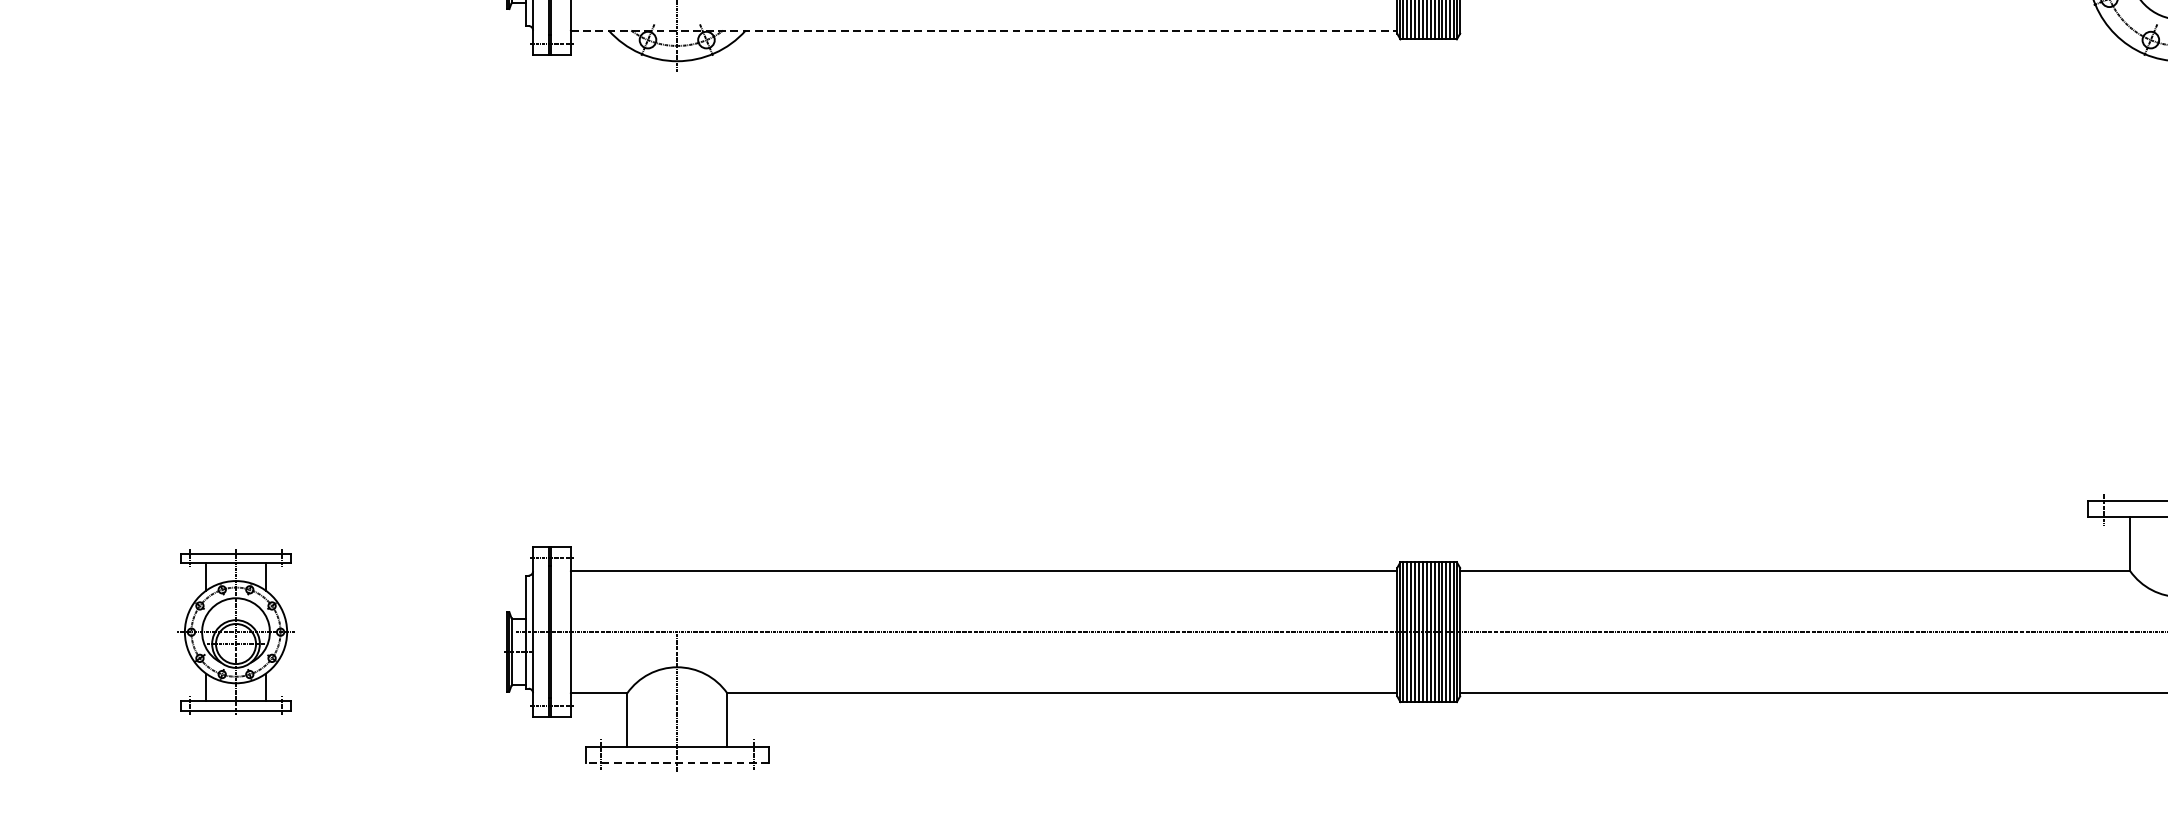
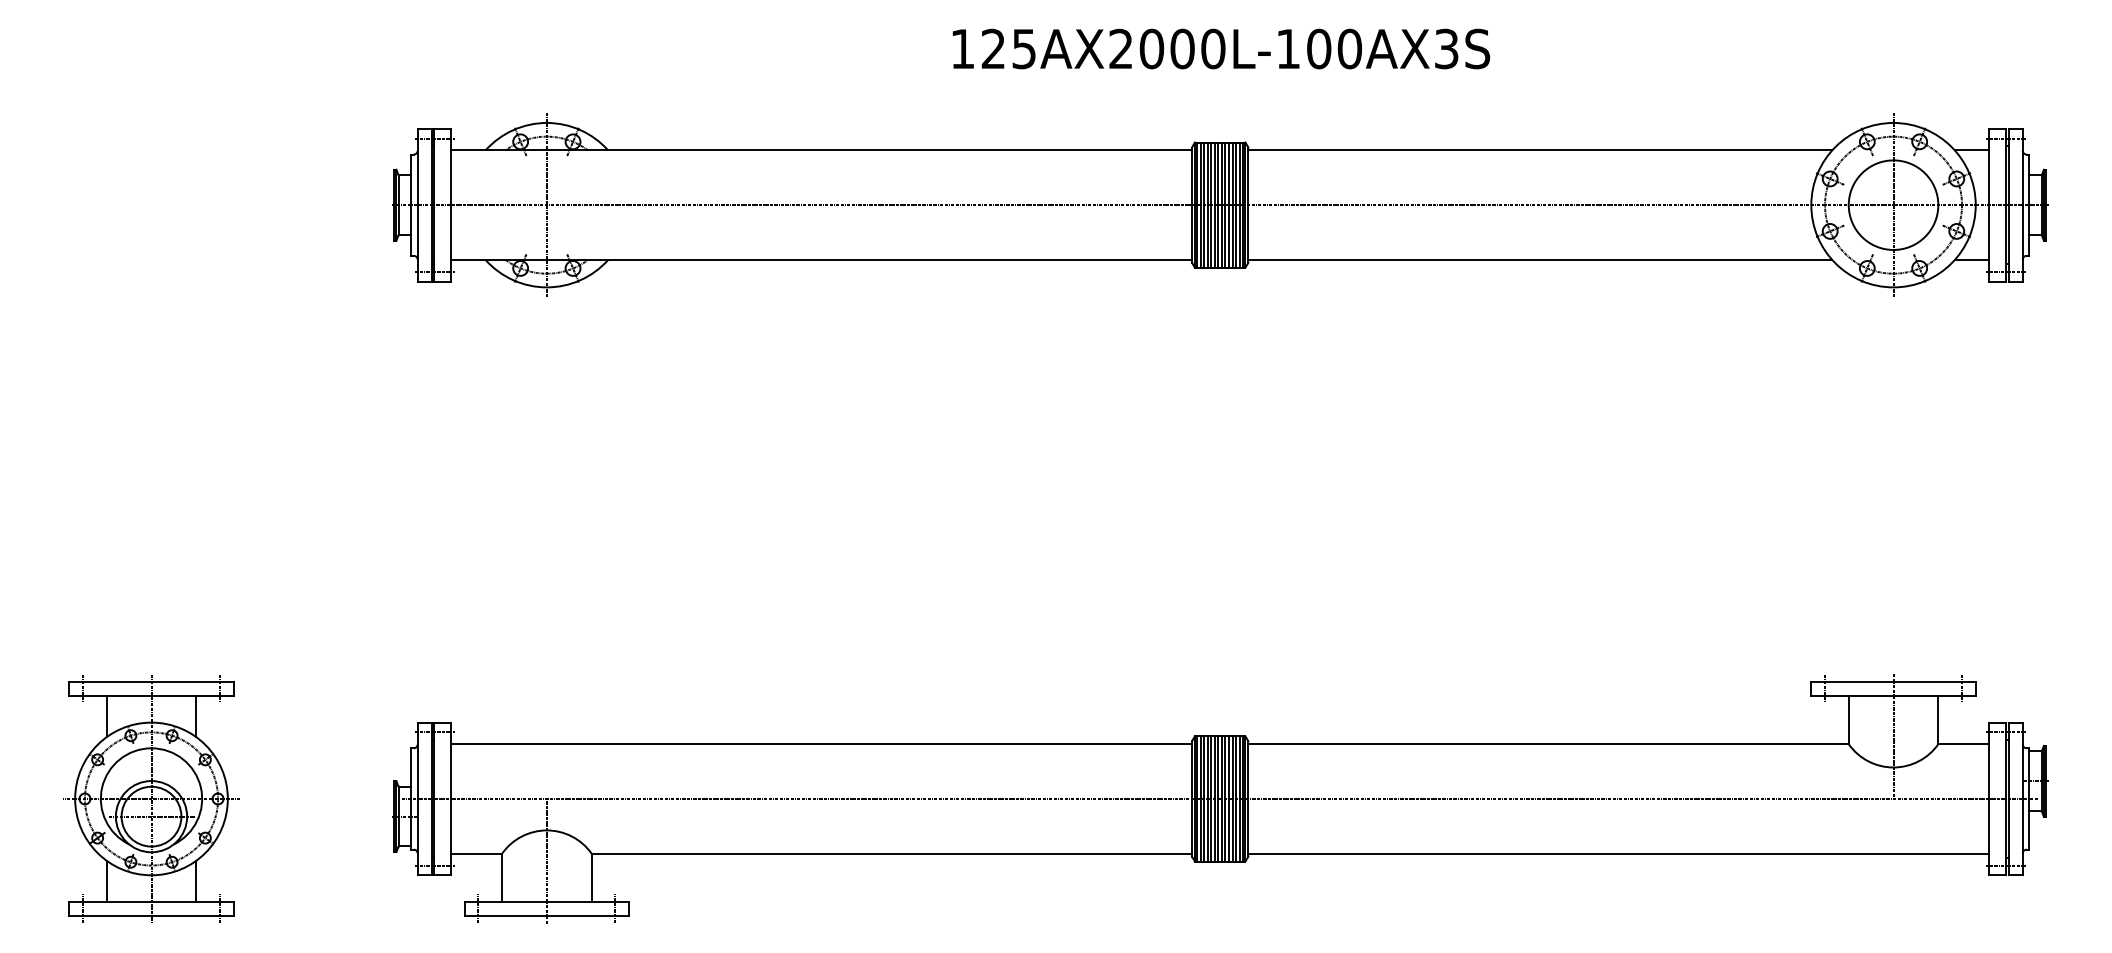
line: (984, 30) -> (822, 259), dashed -> solid
line: (1786, 30) -> (1540, 259), added
part: (236, 631) -> (151, 798), size x1.67
line: (676, 763) -> (546, 916), dashed -> solid

